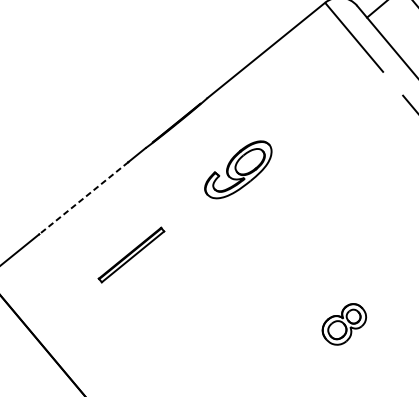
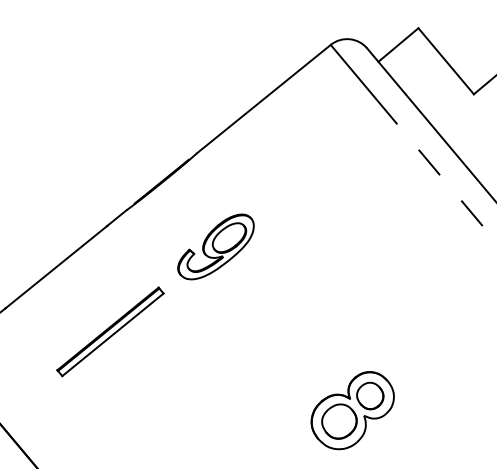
part: (237, 169) -> (215, 246), moved
line: (83, 198) -> (55, 267), dashed -> solid
part: (131, 254) -> (110, 331), size x1.43
part: (344, 324) -> (352, 410), size x1.67

